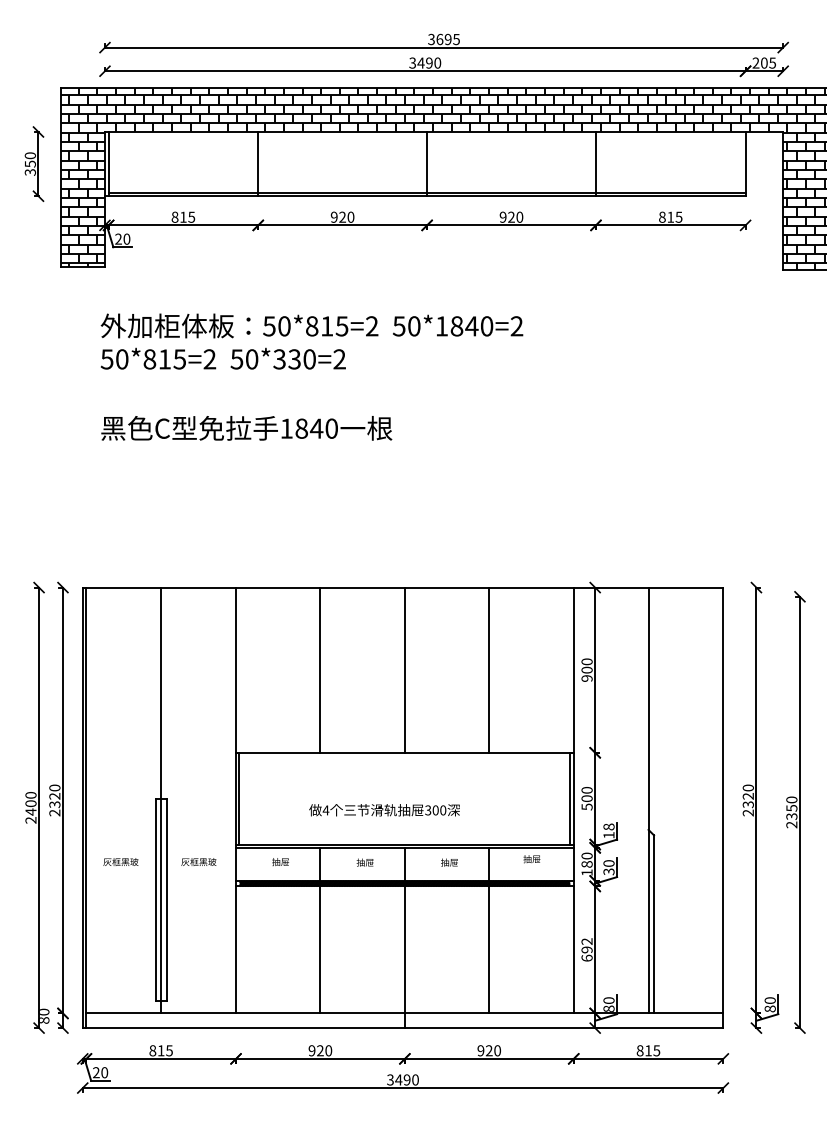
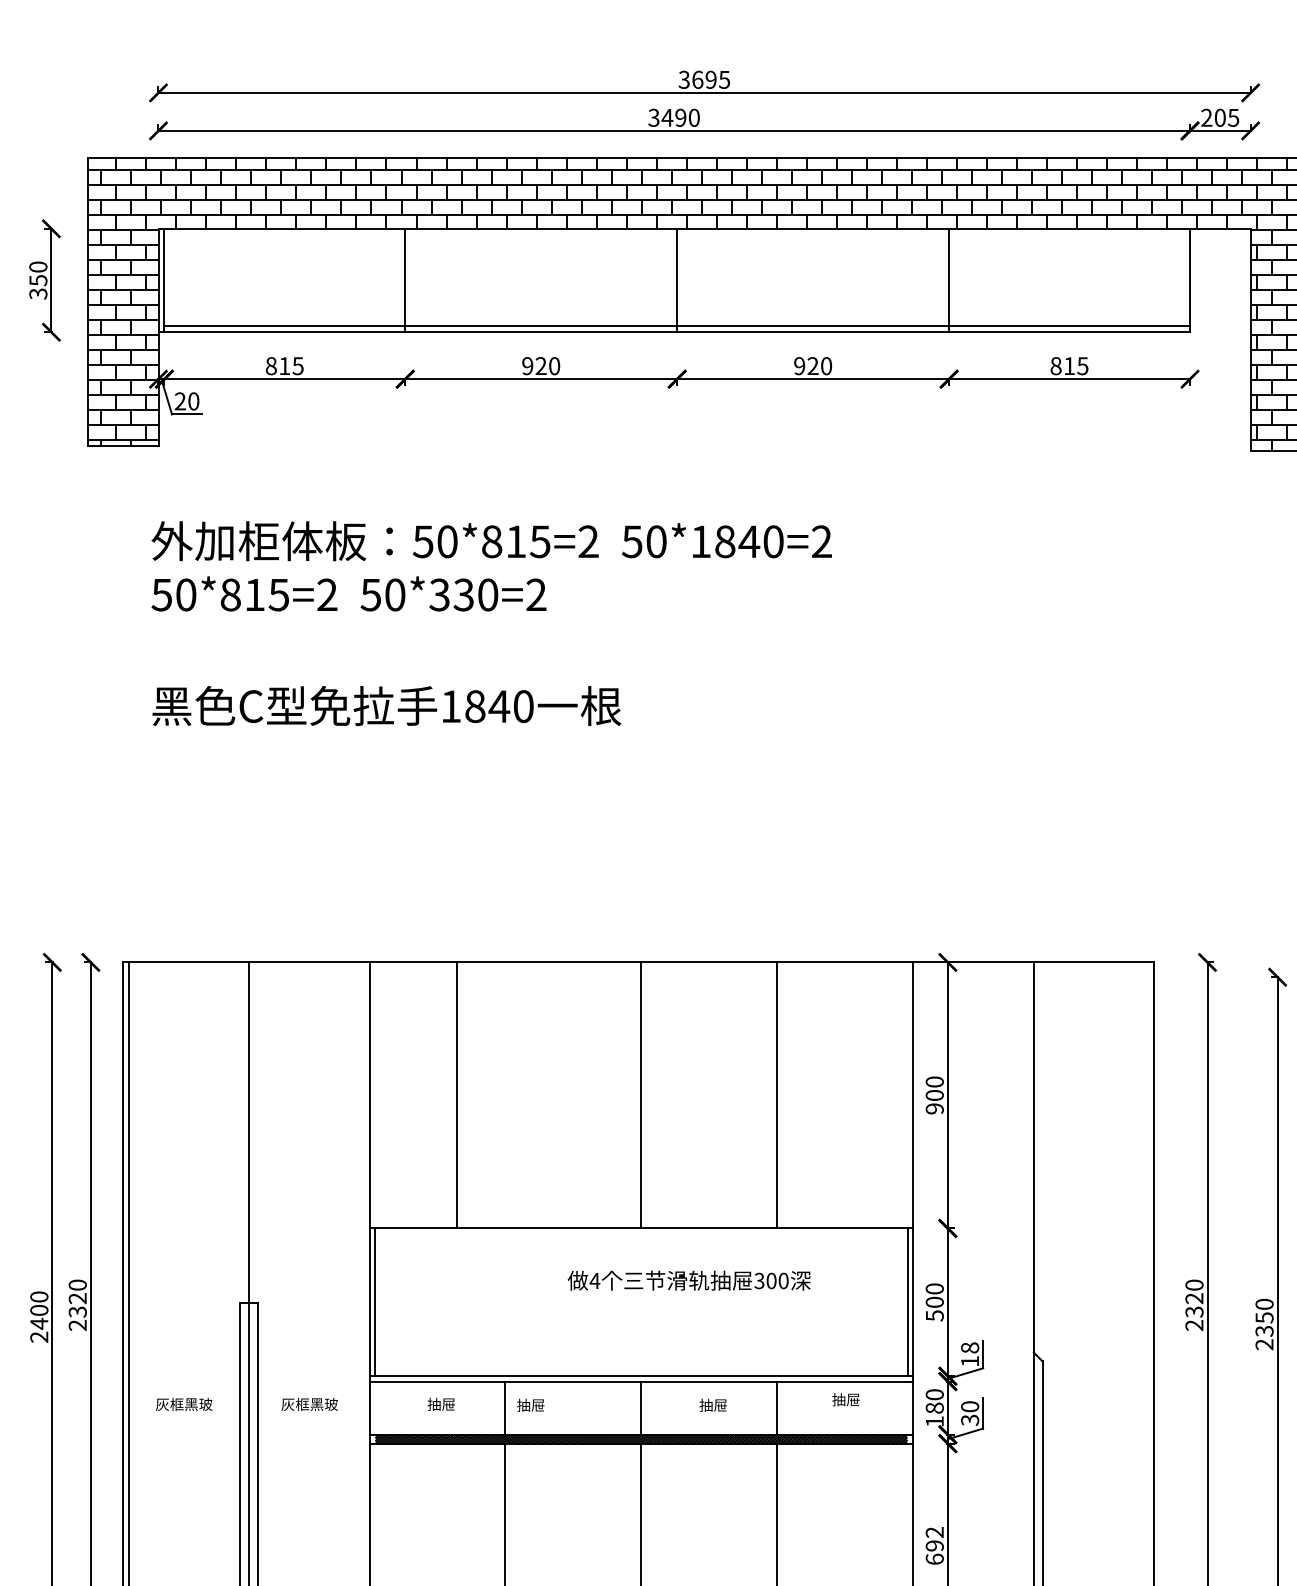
line: (320, 669) -> (457, 1094), moved
text: (384, 810) -> (689, 1281), moved
text: (364, 862) -> (529, 1405), moved

